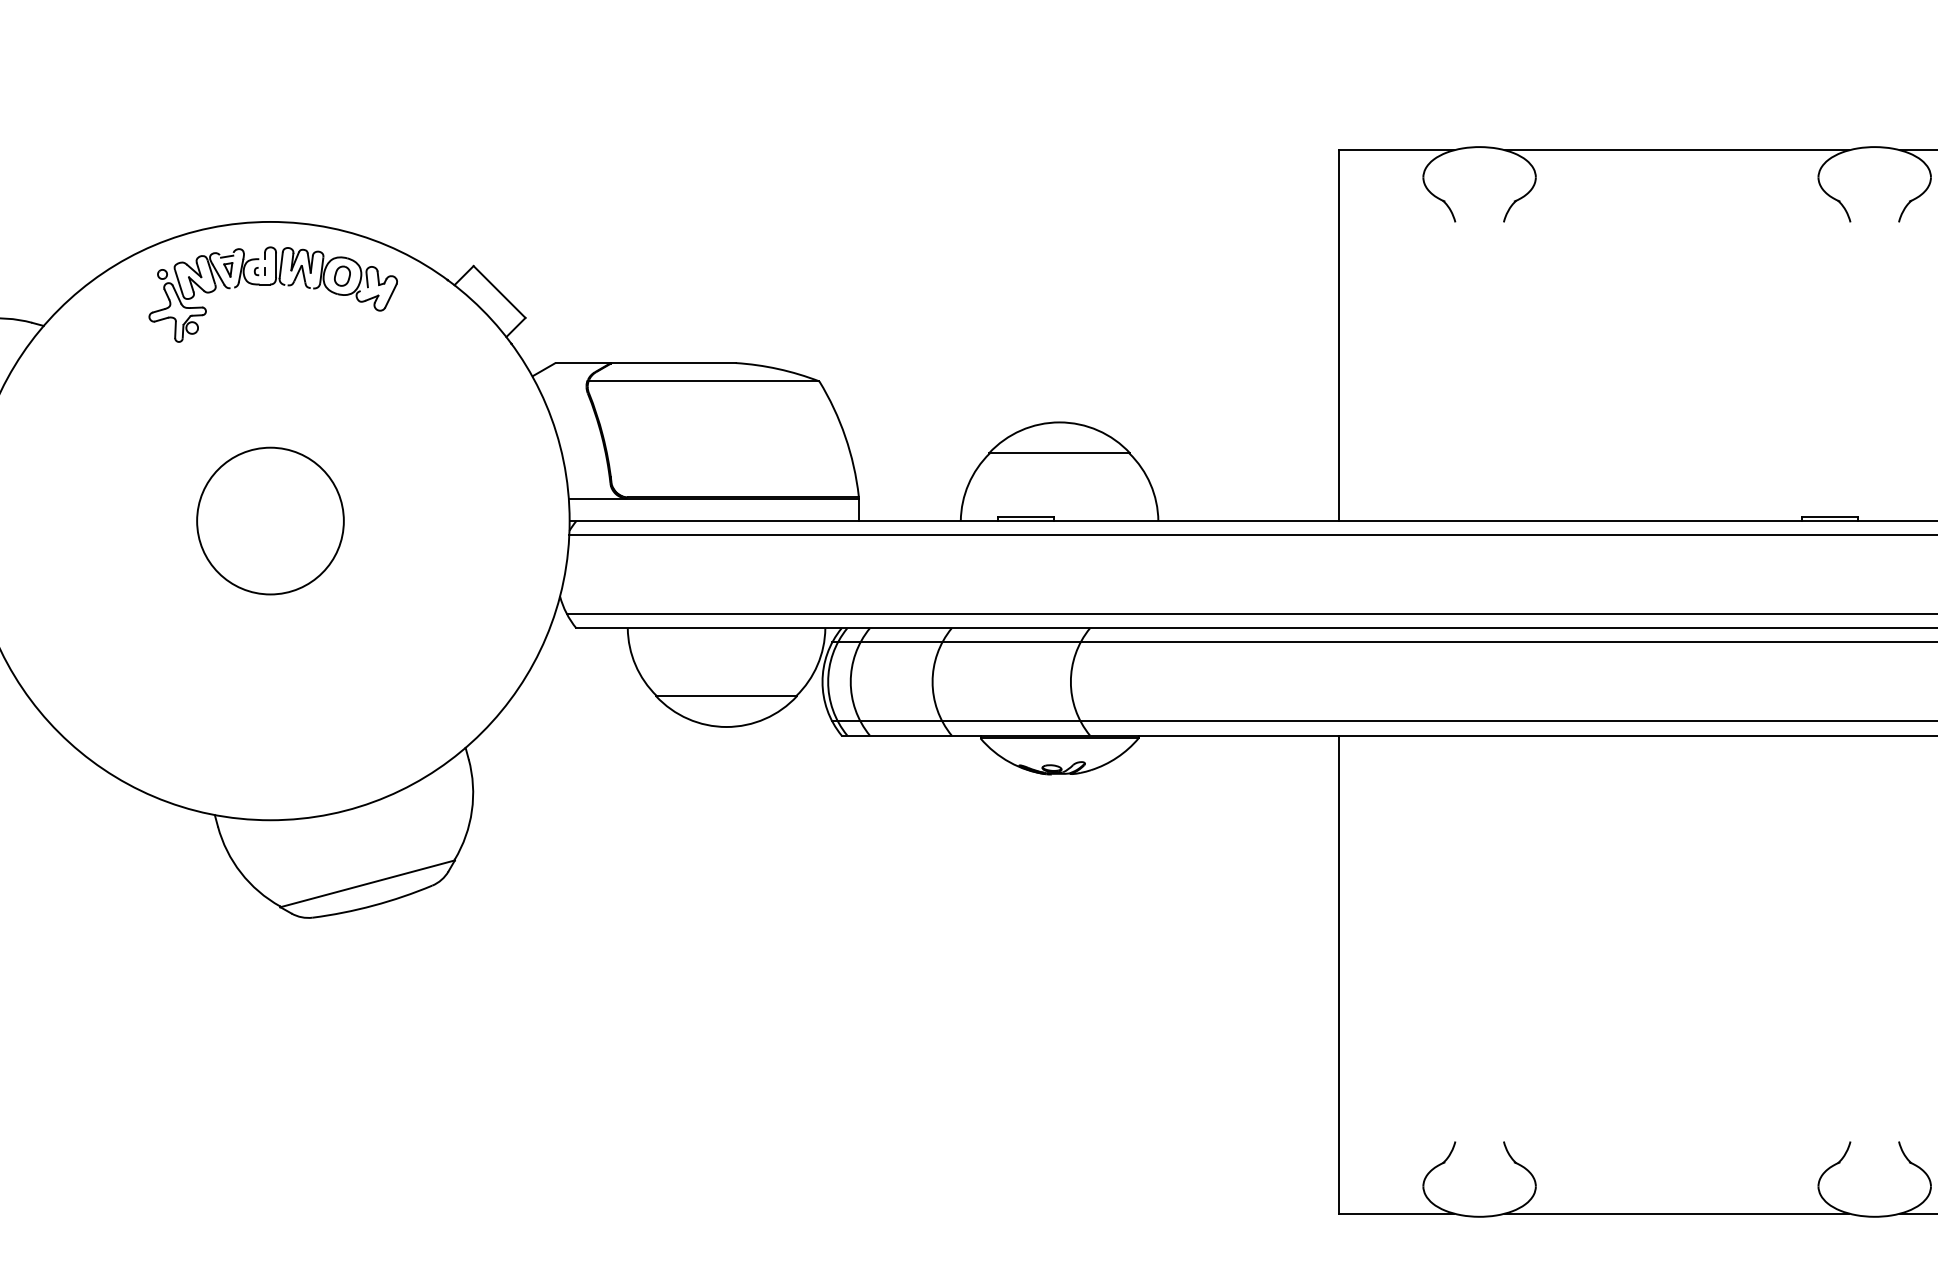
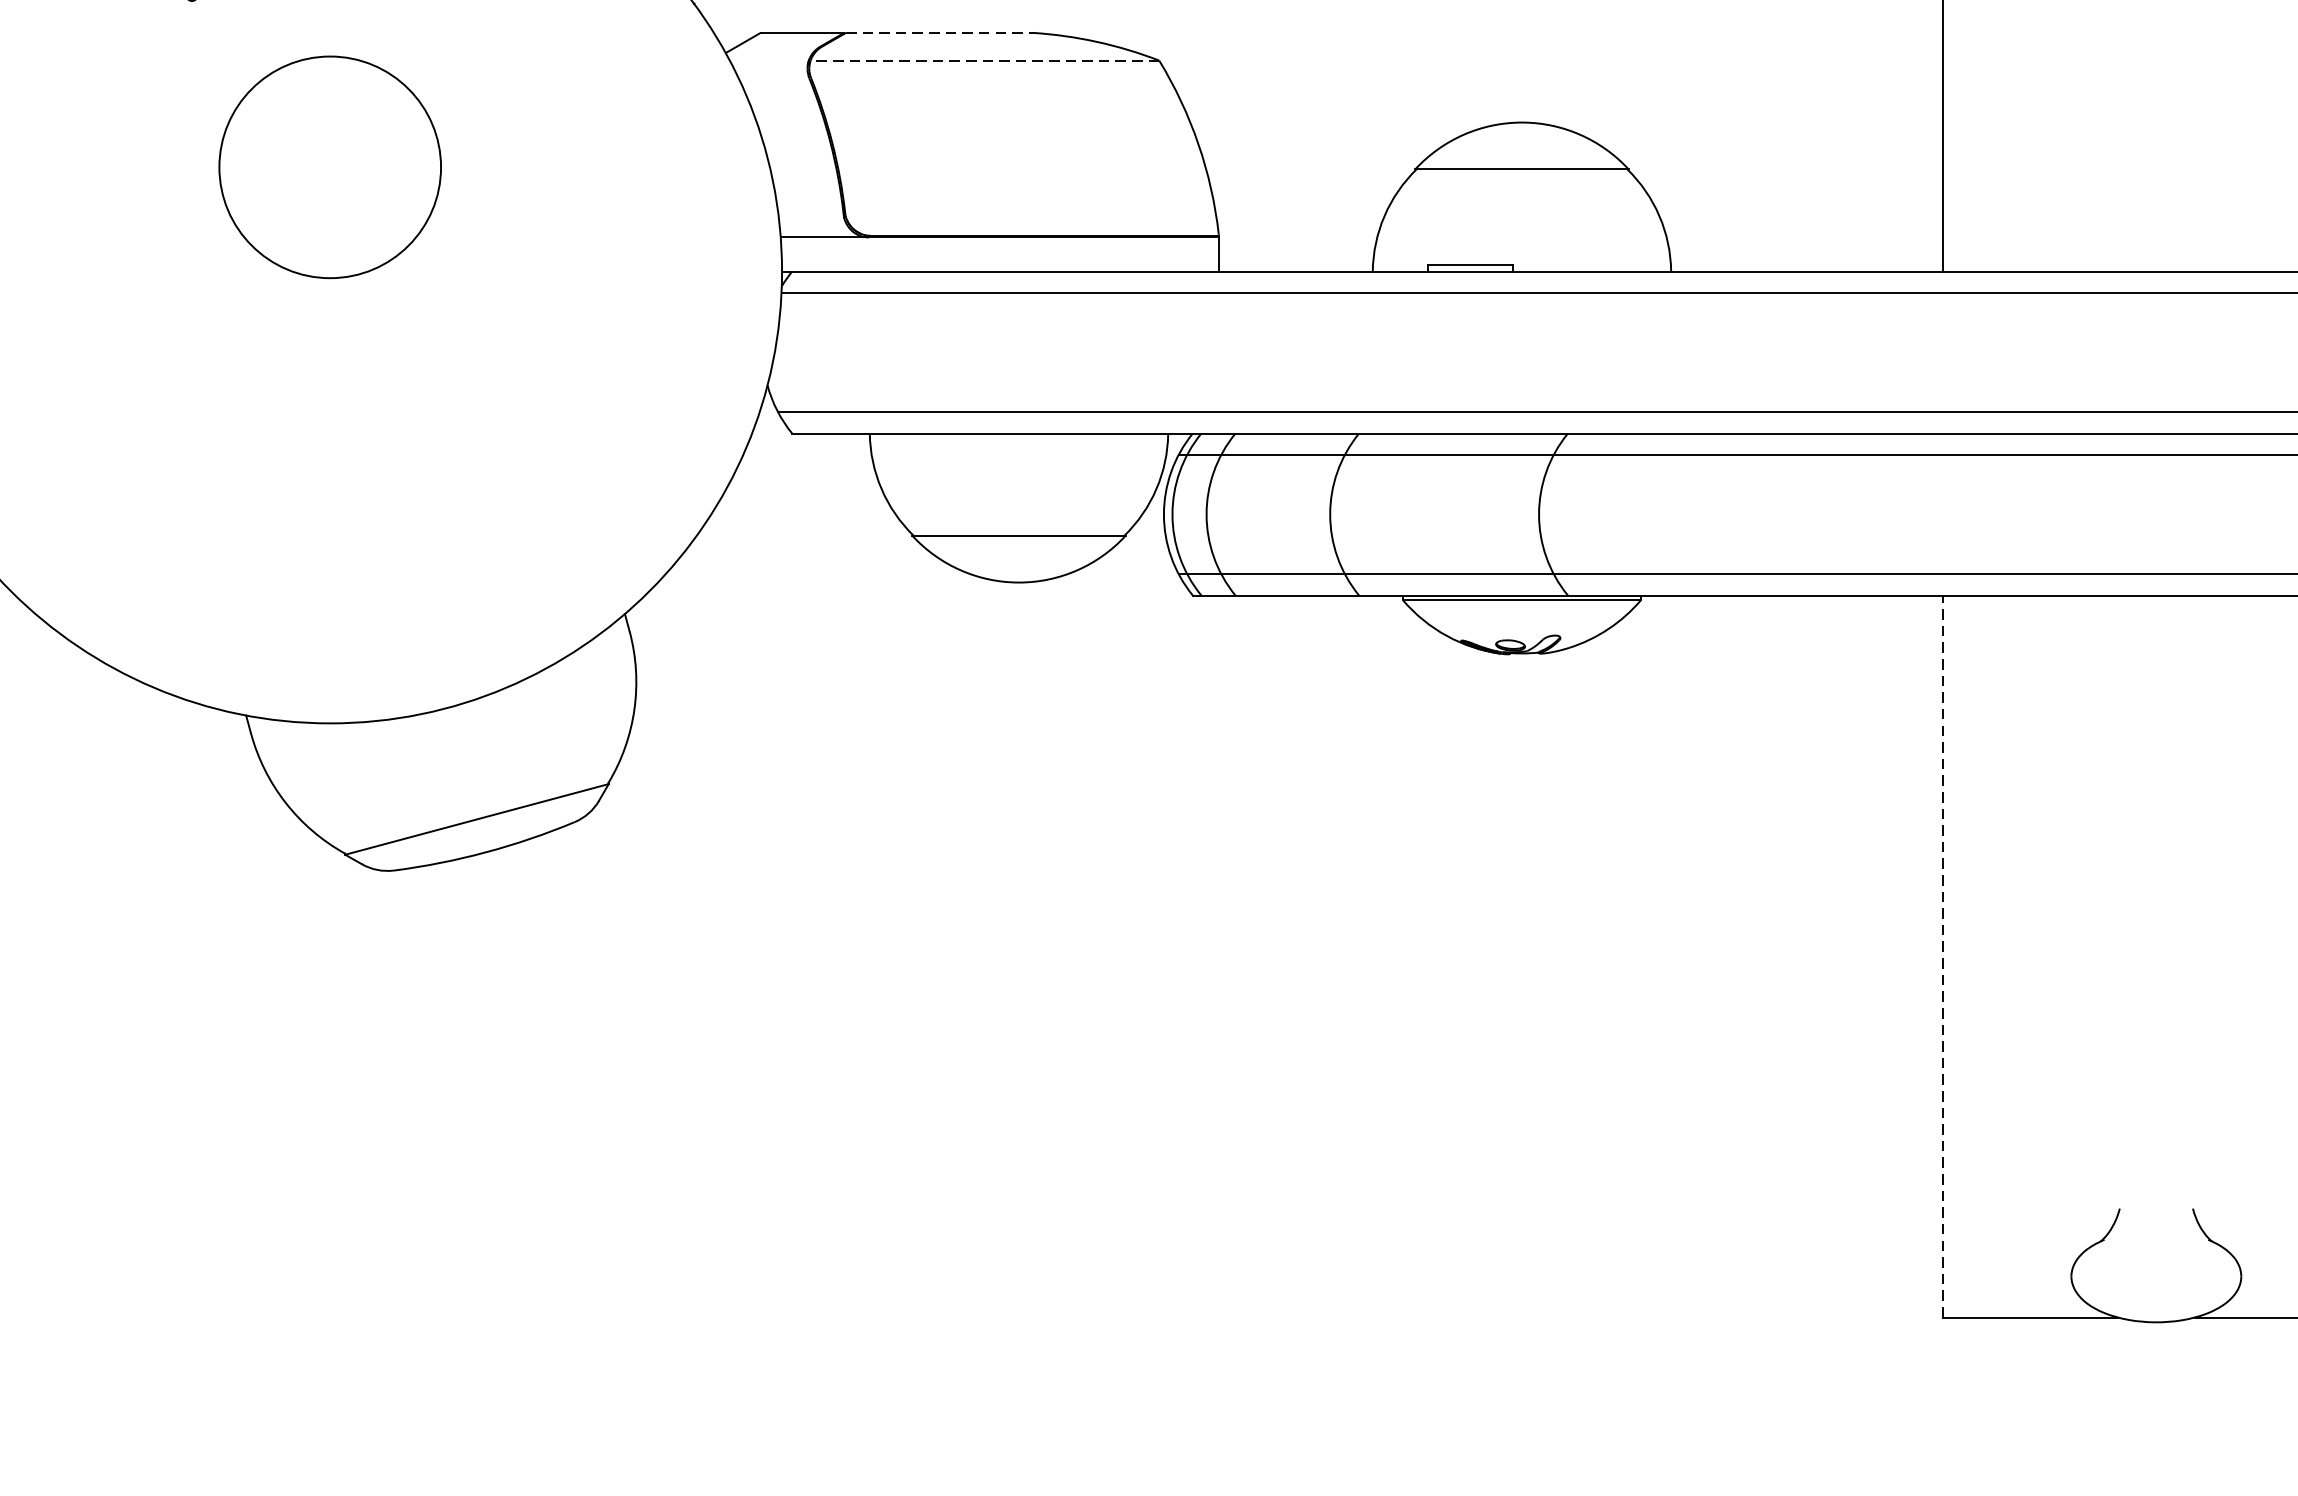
line: (673, 363) -> (938, 33), solid -> dashed
line: (703, 381) -> (984, 60), solid -> dashed
circle: (270, 520) -> (330, 166), moved
line: (1338, 974) -> (1943, 956), solid -> dashed

